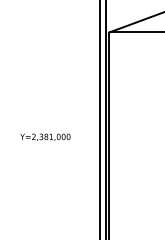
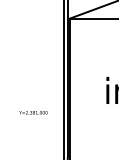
text: (45, 136) -> (33, 112), moved

